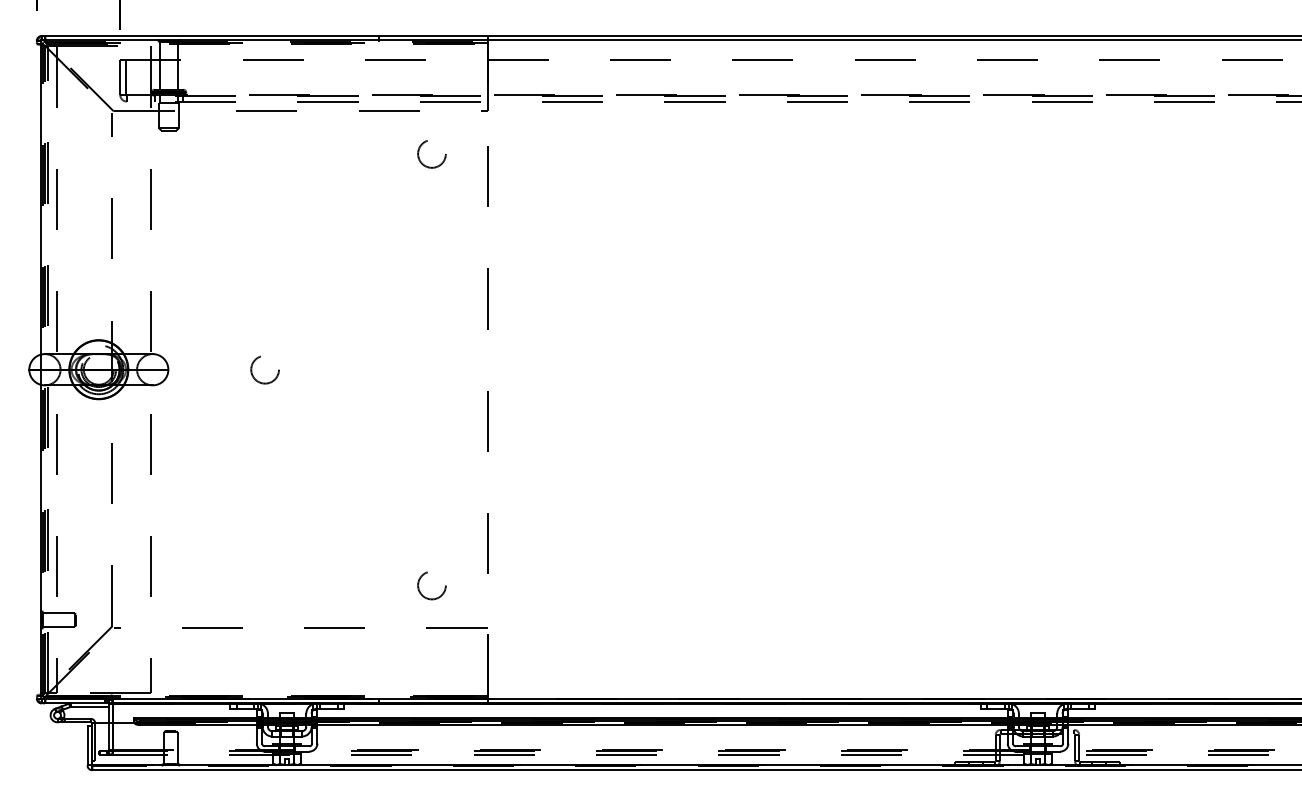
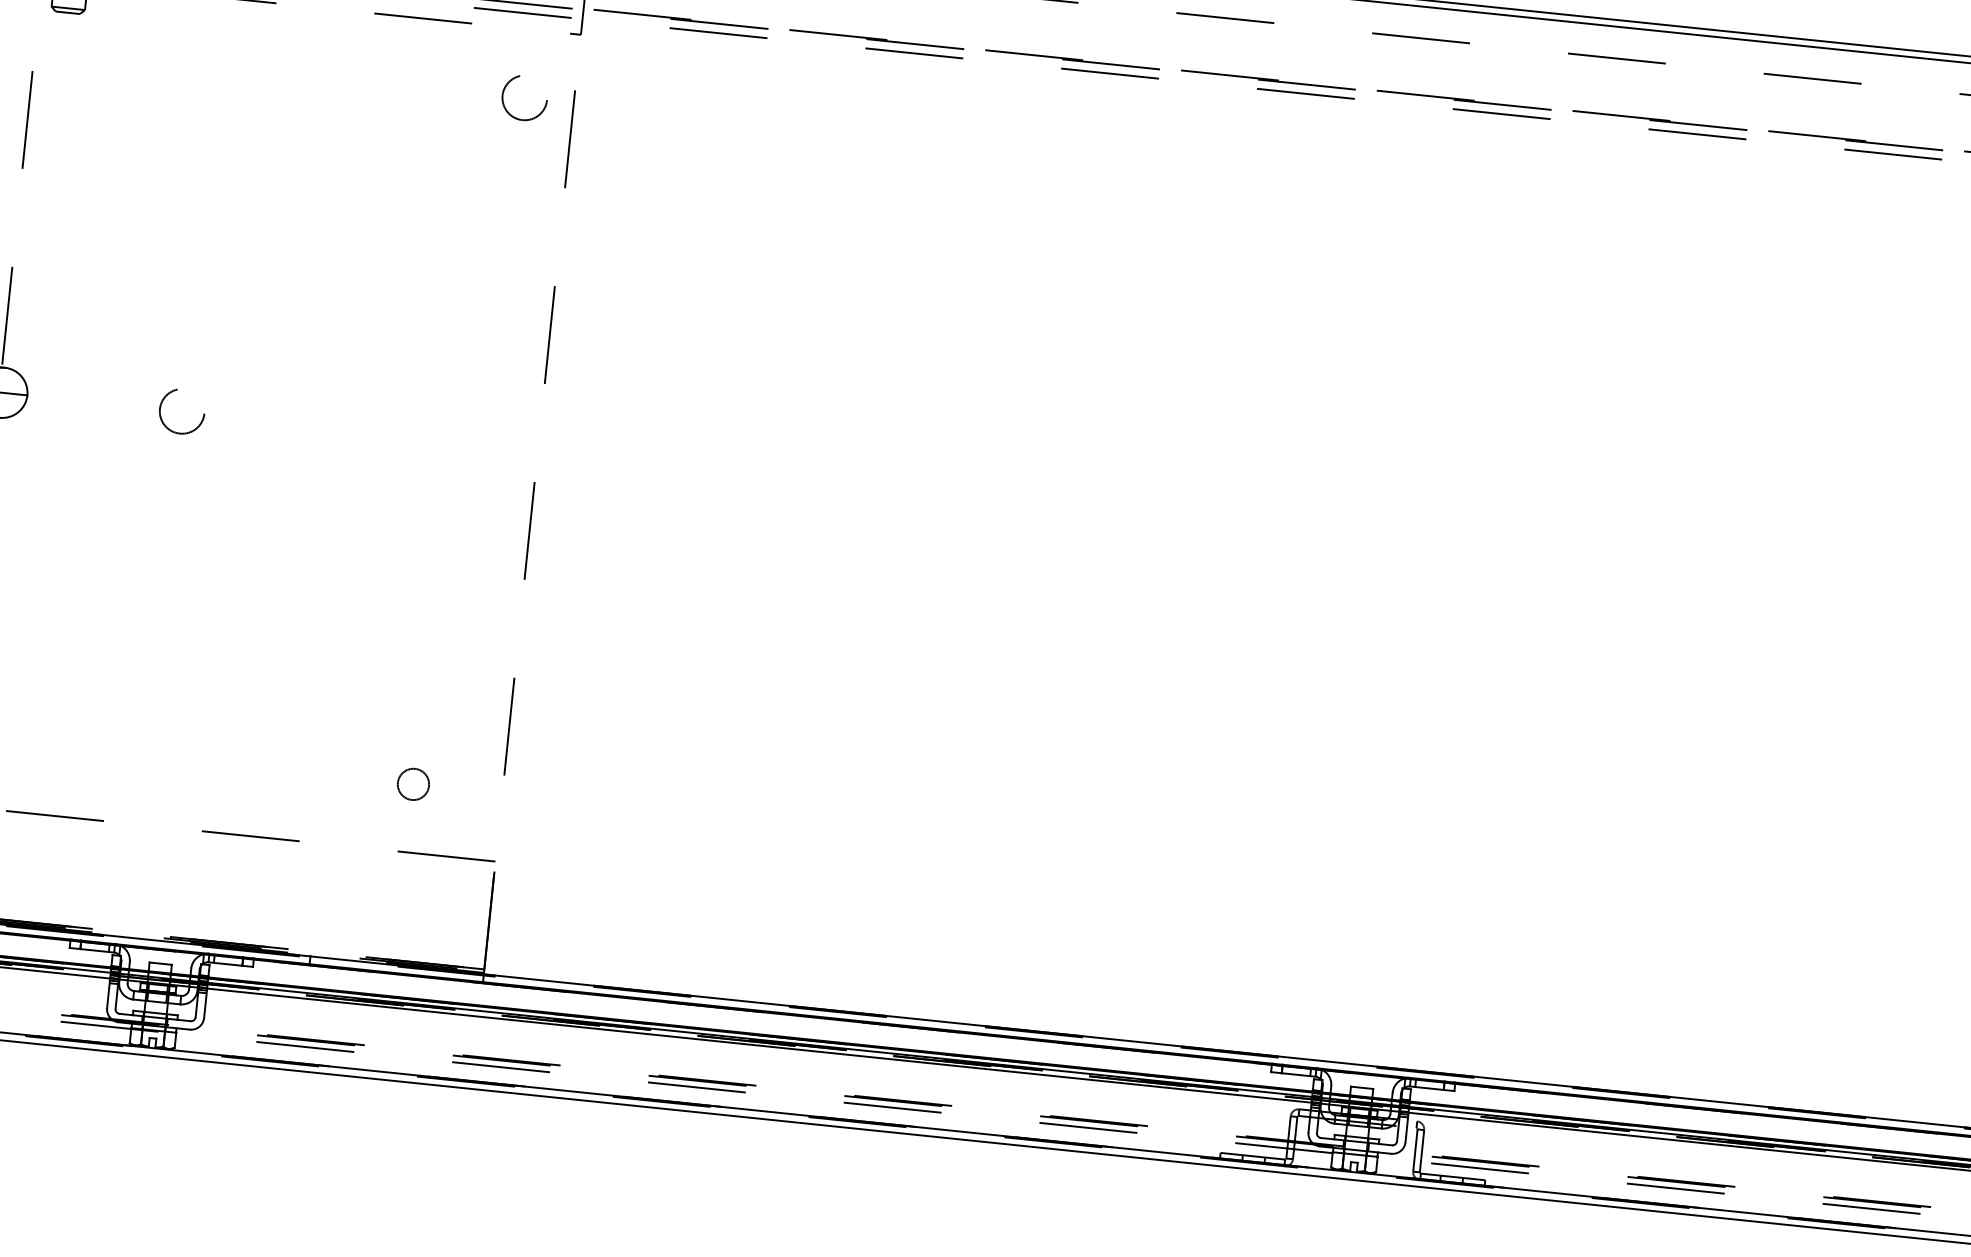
circle: (431, 154) -> (523, 98), moved
circle: (431, 585) -> (412, 784), size x0.7

